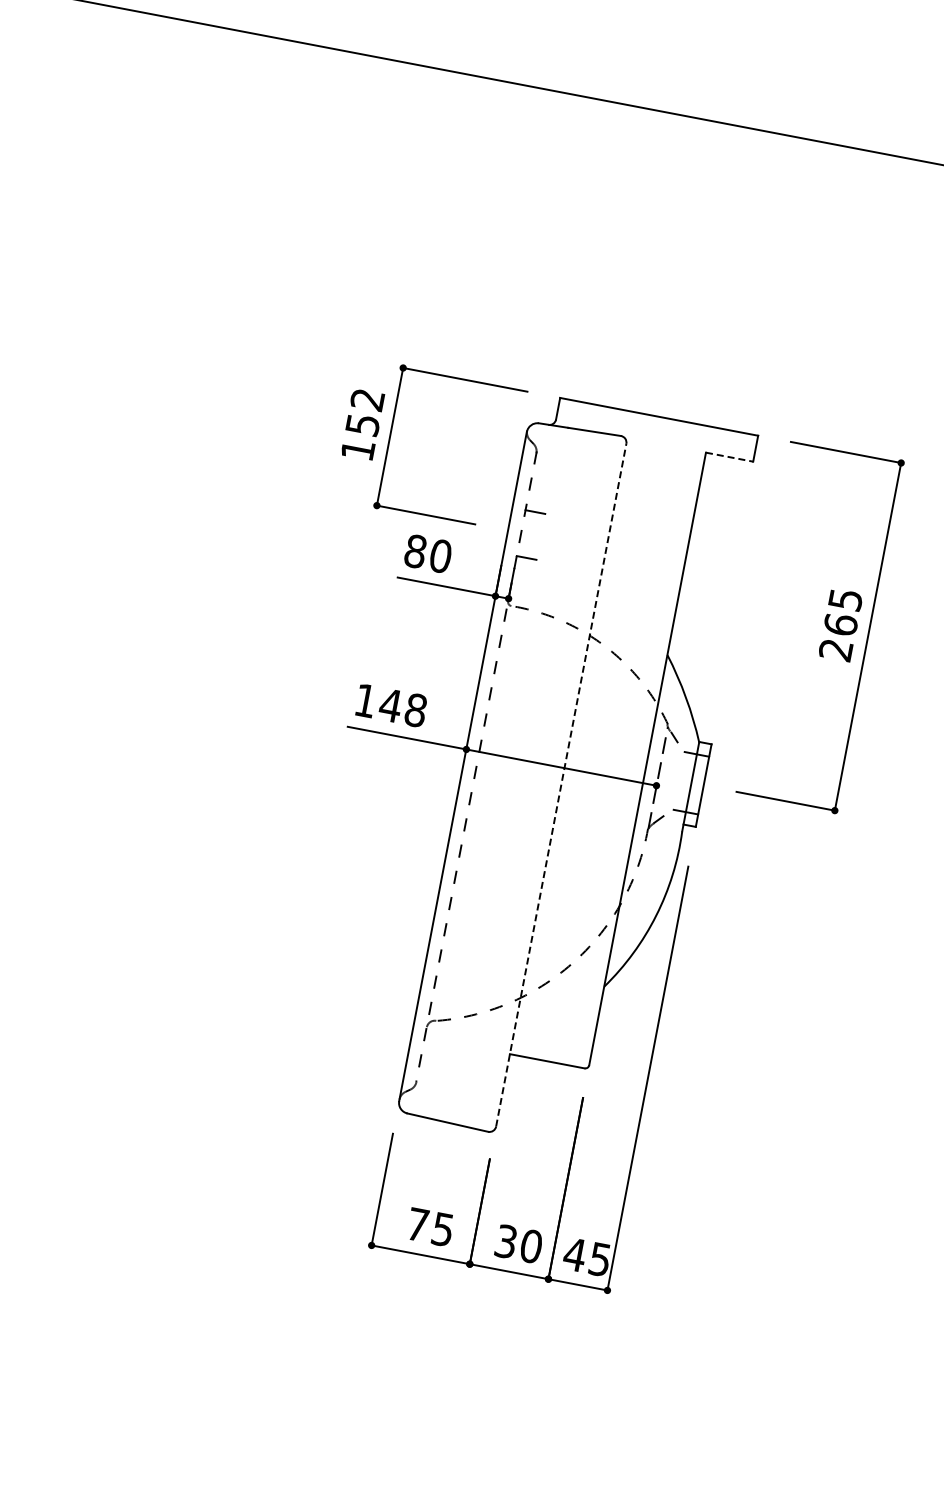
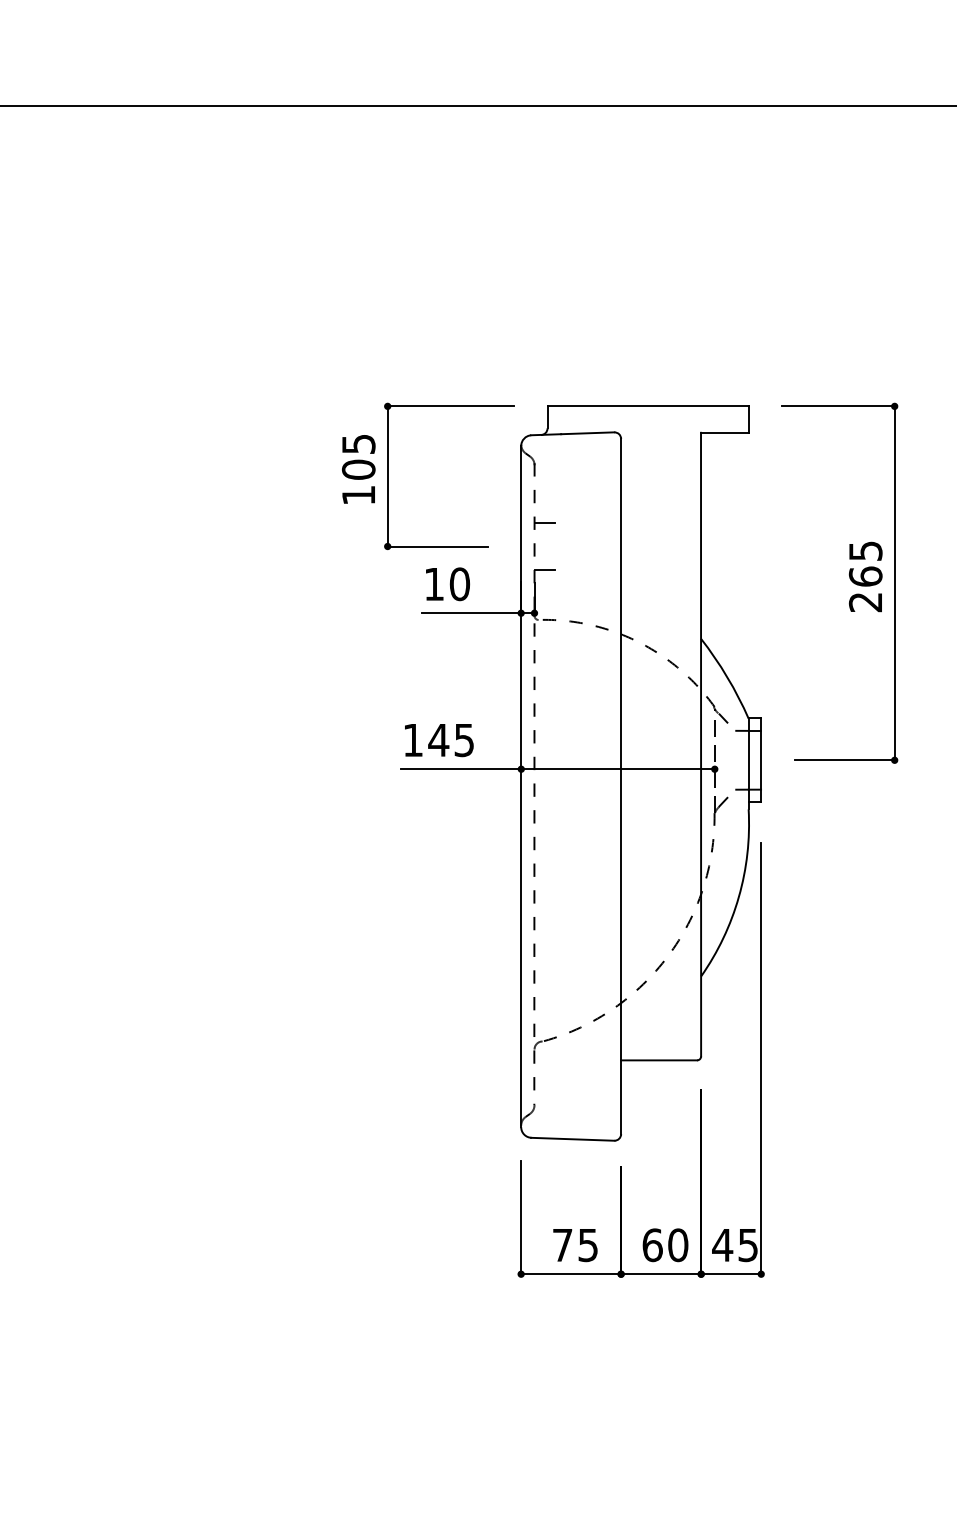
text: (364, 412) -> (358, 457), 152 -> 105
line: (730, 456) -> (725, 432), dashed -> solid
text: (415, 551) -> (434, 584), 80 -> 10
text: (416, 710) -> (464, 740), 148 -> 145
line: (561, 785) -> (621, 786), dashed -> solid
text: (506, 1241) -> (652, 1245), 30 -> 60

